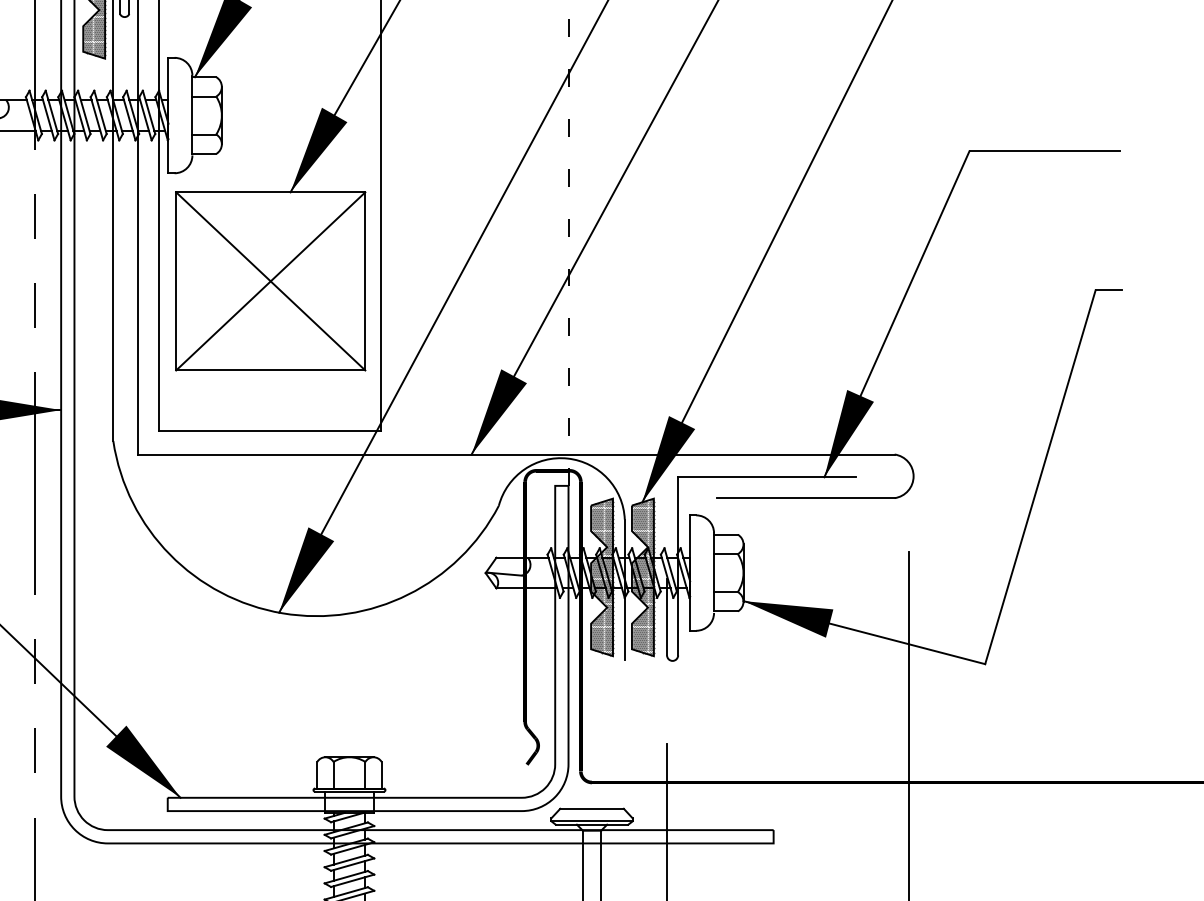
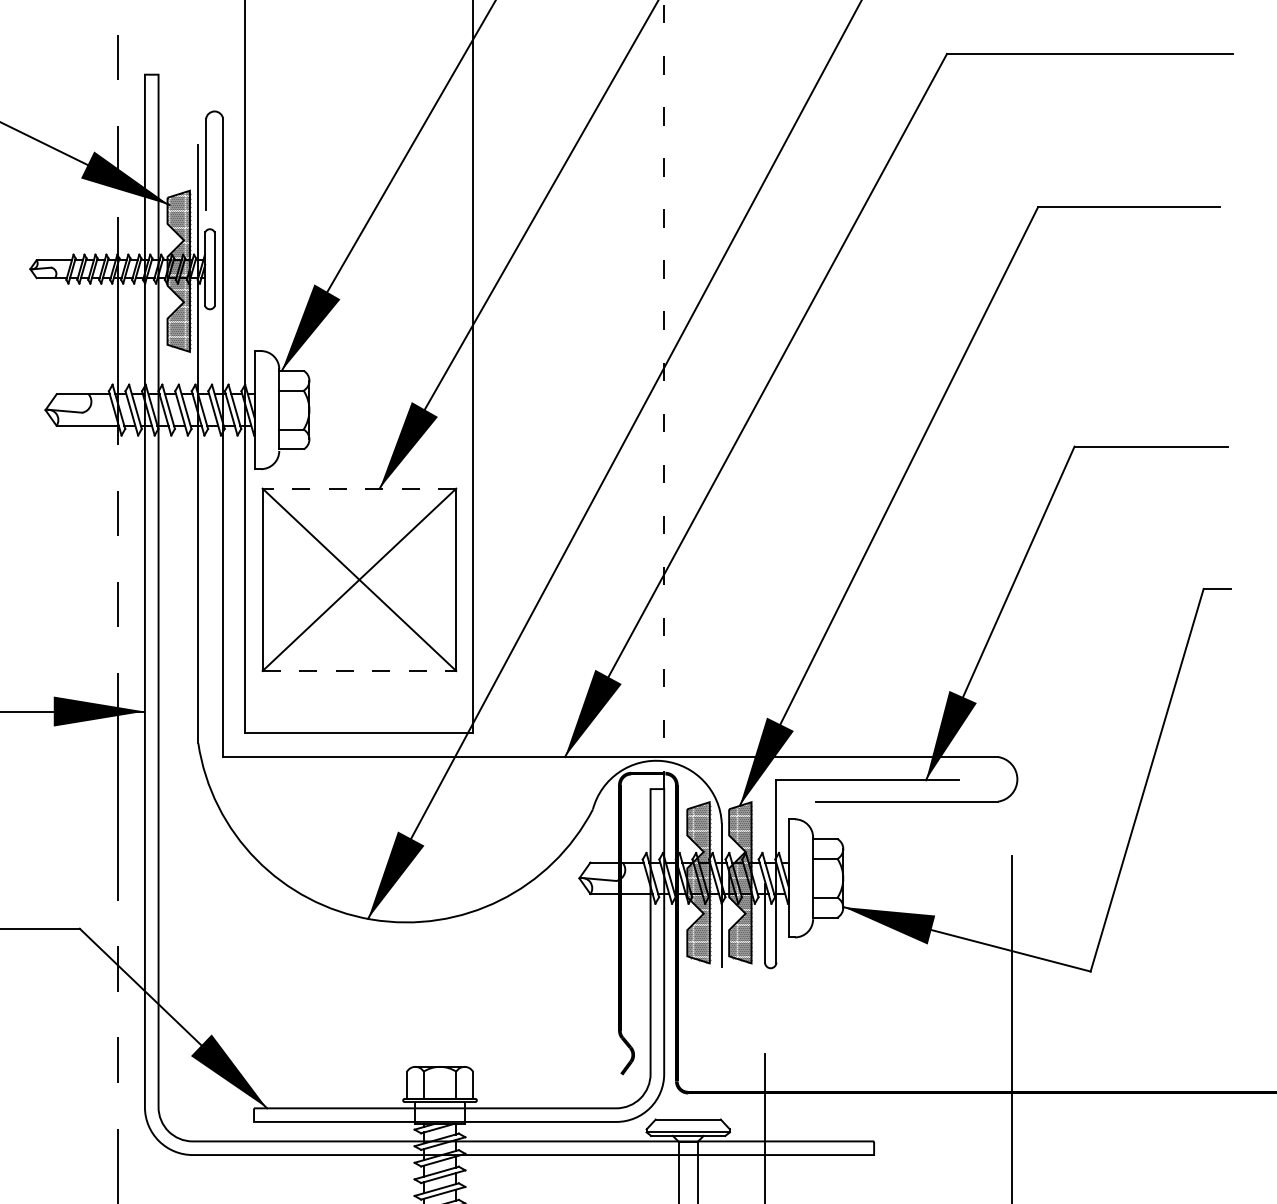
line: (270, 192) -> (359, 488), solid -> dashed
line: (270, 369) -> (359, 670), solid -> dashed

